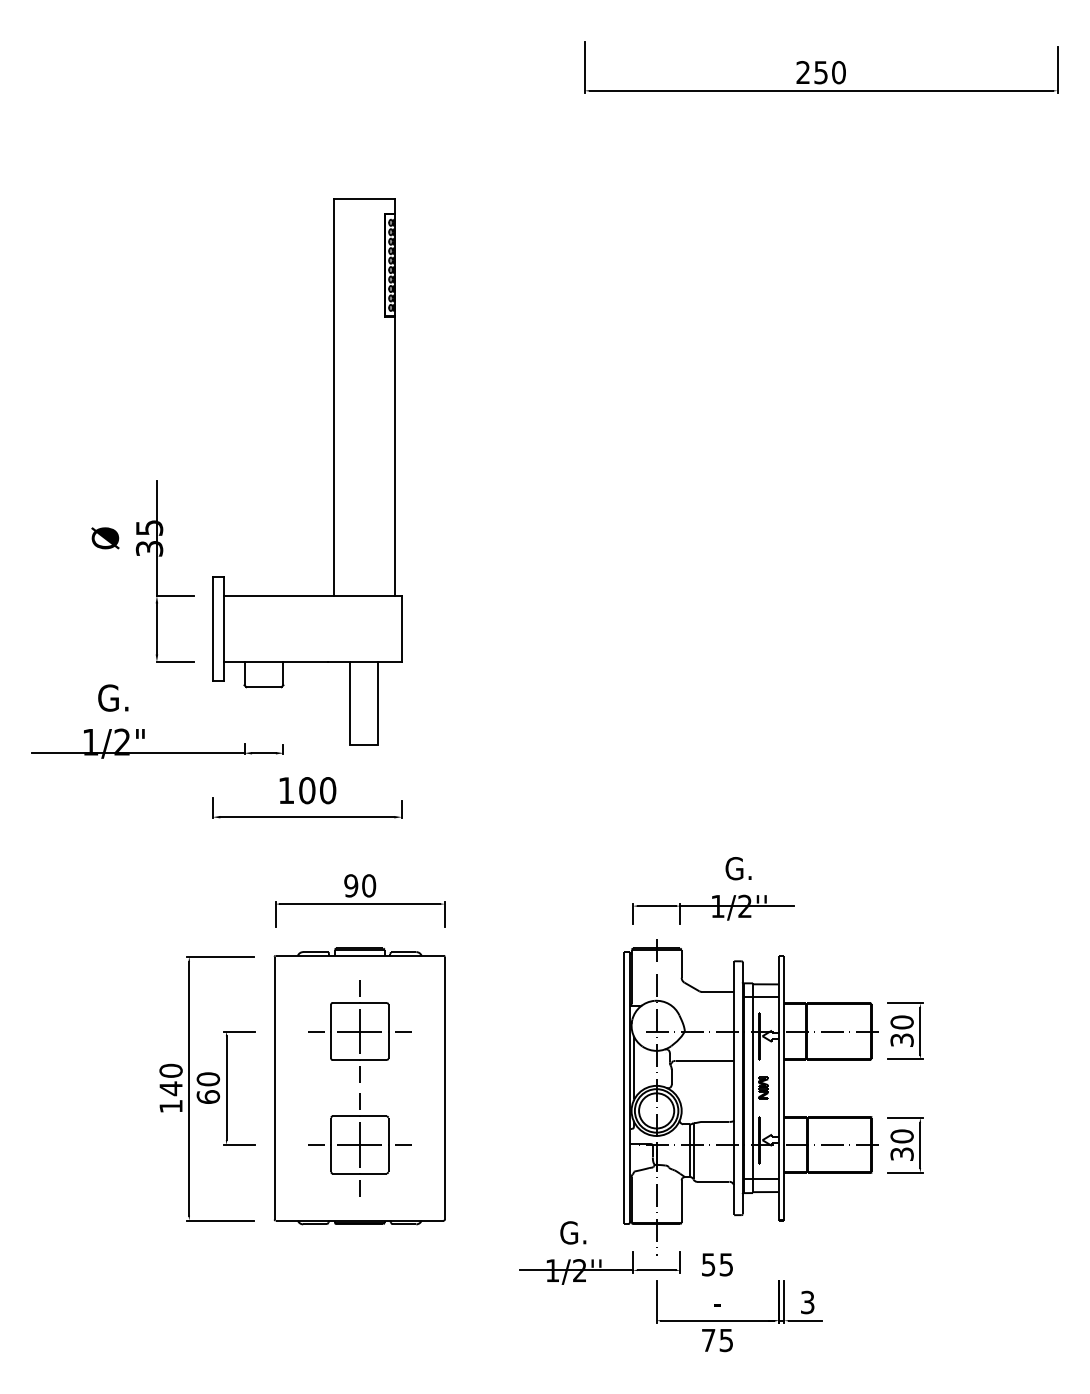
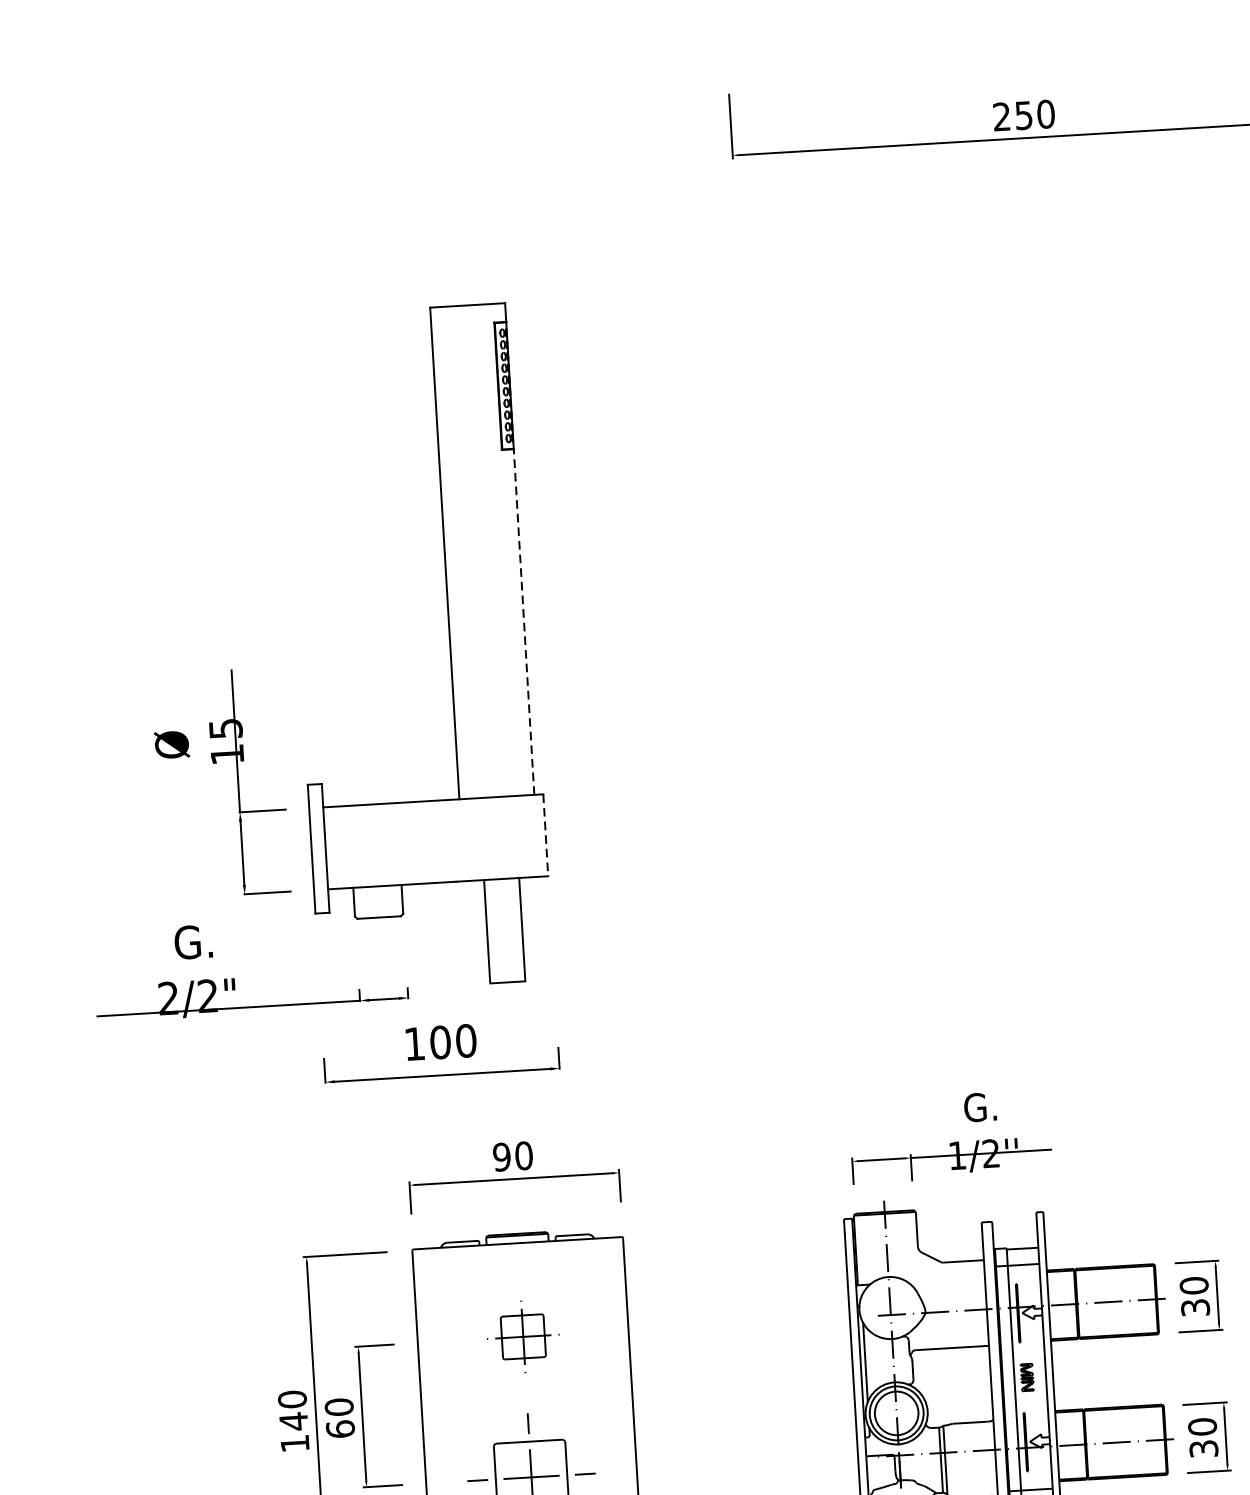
line: (394, 456) -> (523, 622), solid -> dashed
text: (149, 548) -> (227, 754), 35 -> 15
line: (401, 629) -> (545, 836), solid -> dashed
text: (90, 741) -> (168, 997), 1/2" -> 2/2"
part: (359, 1031) -> (522, 1336), size x0.6

